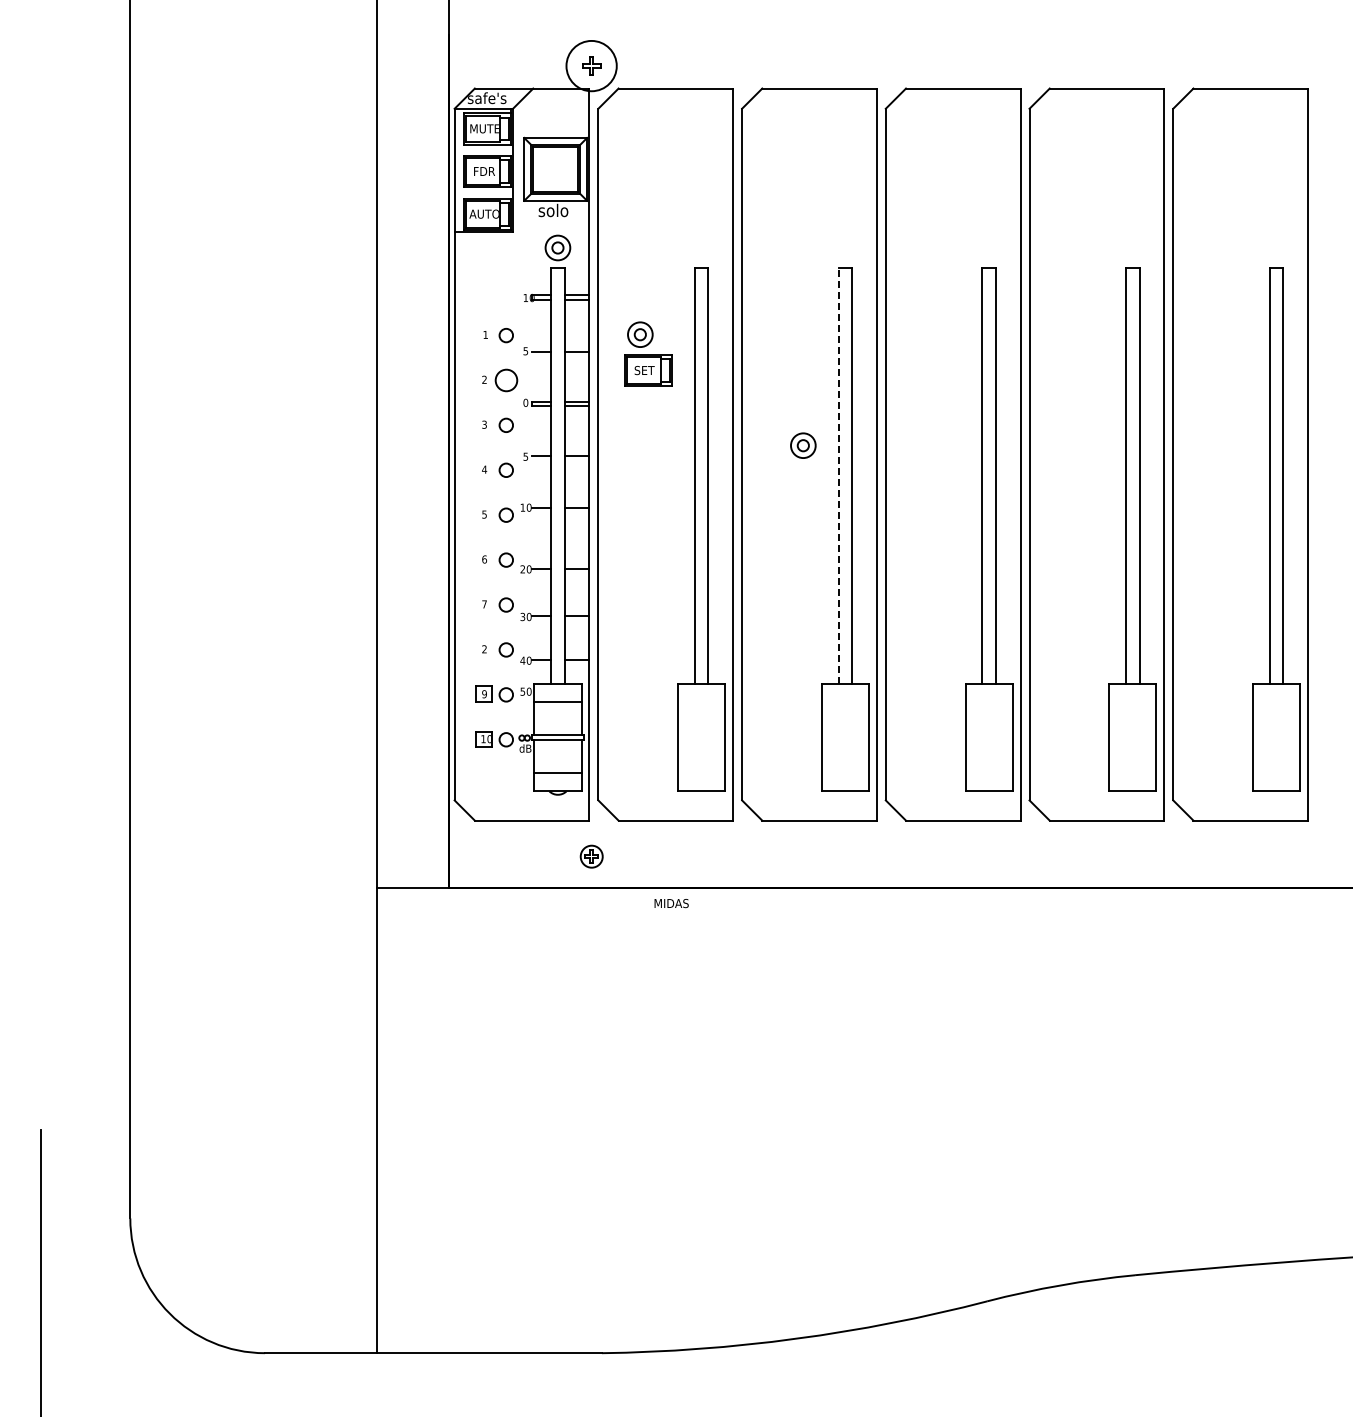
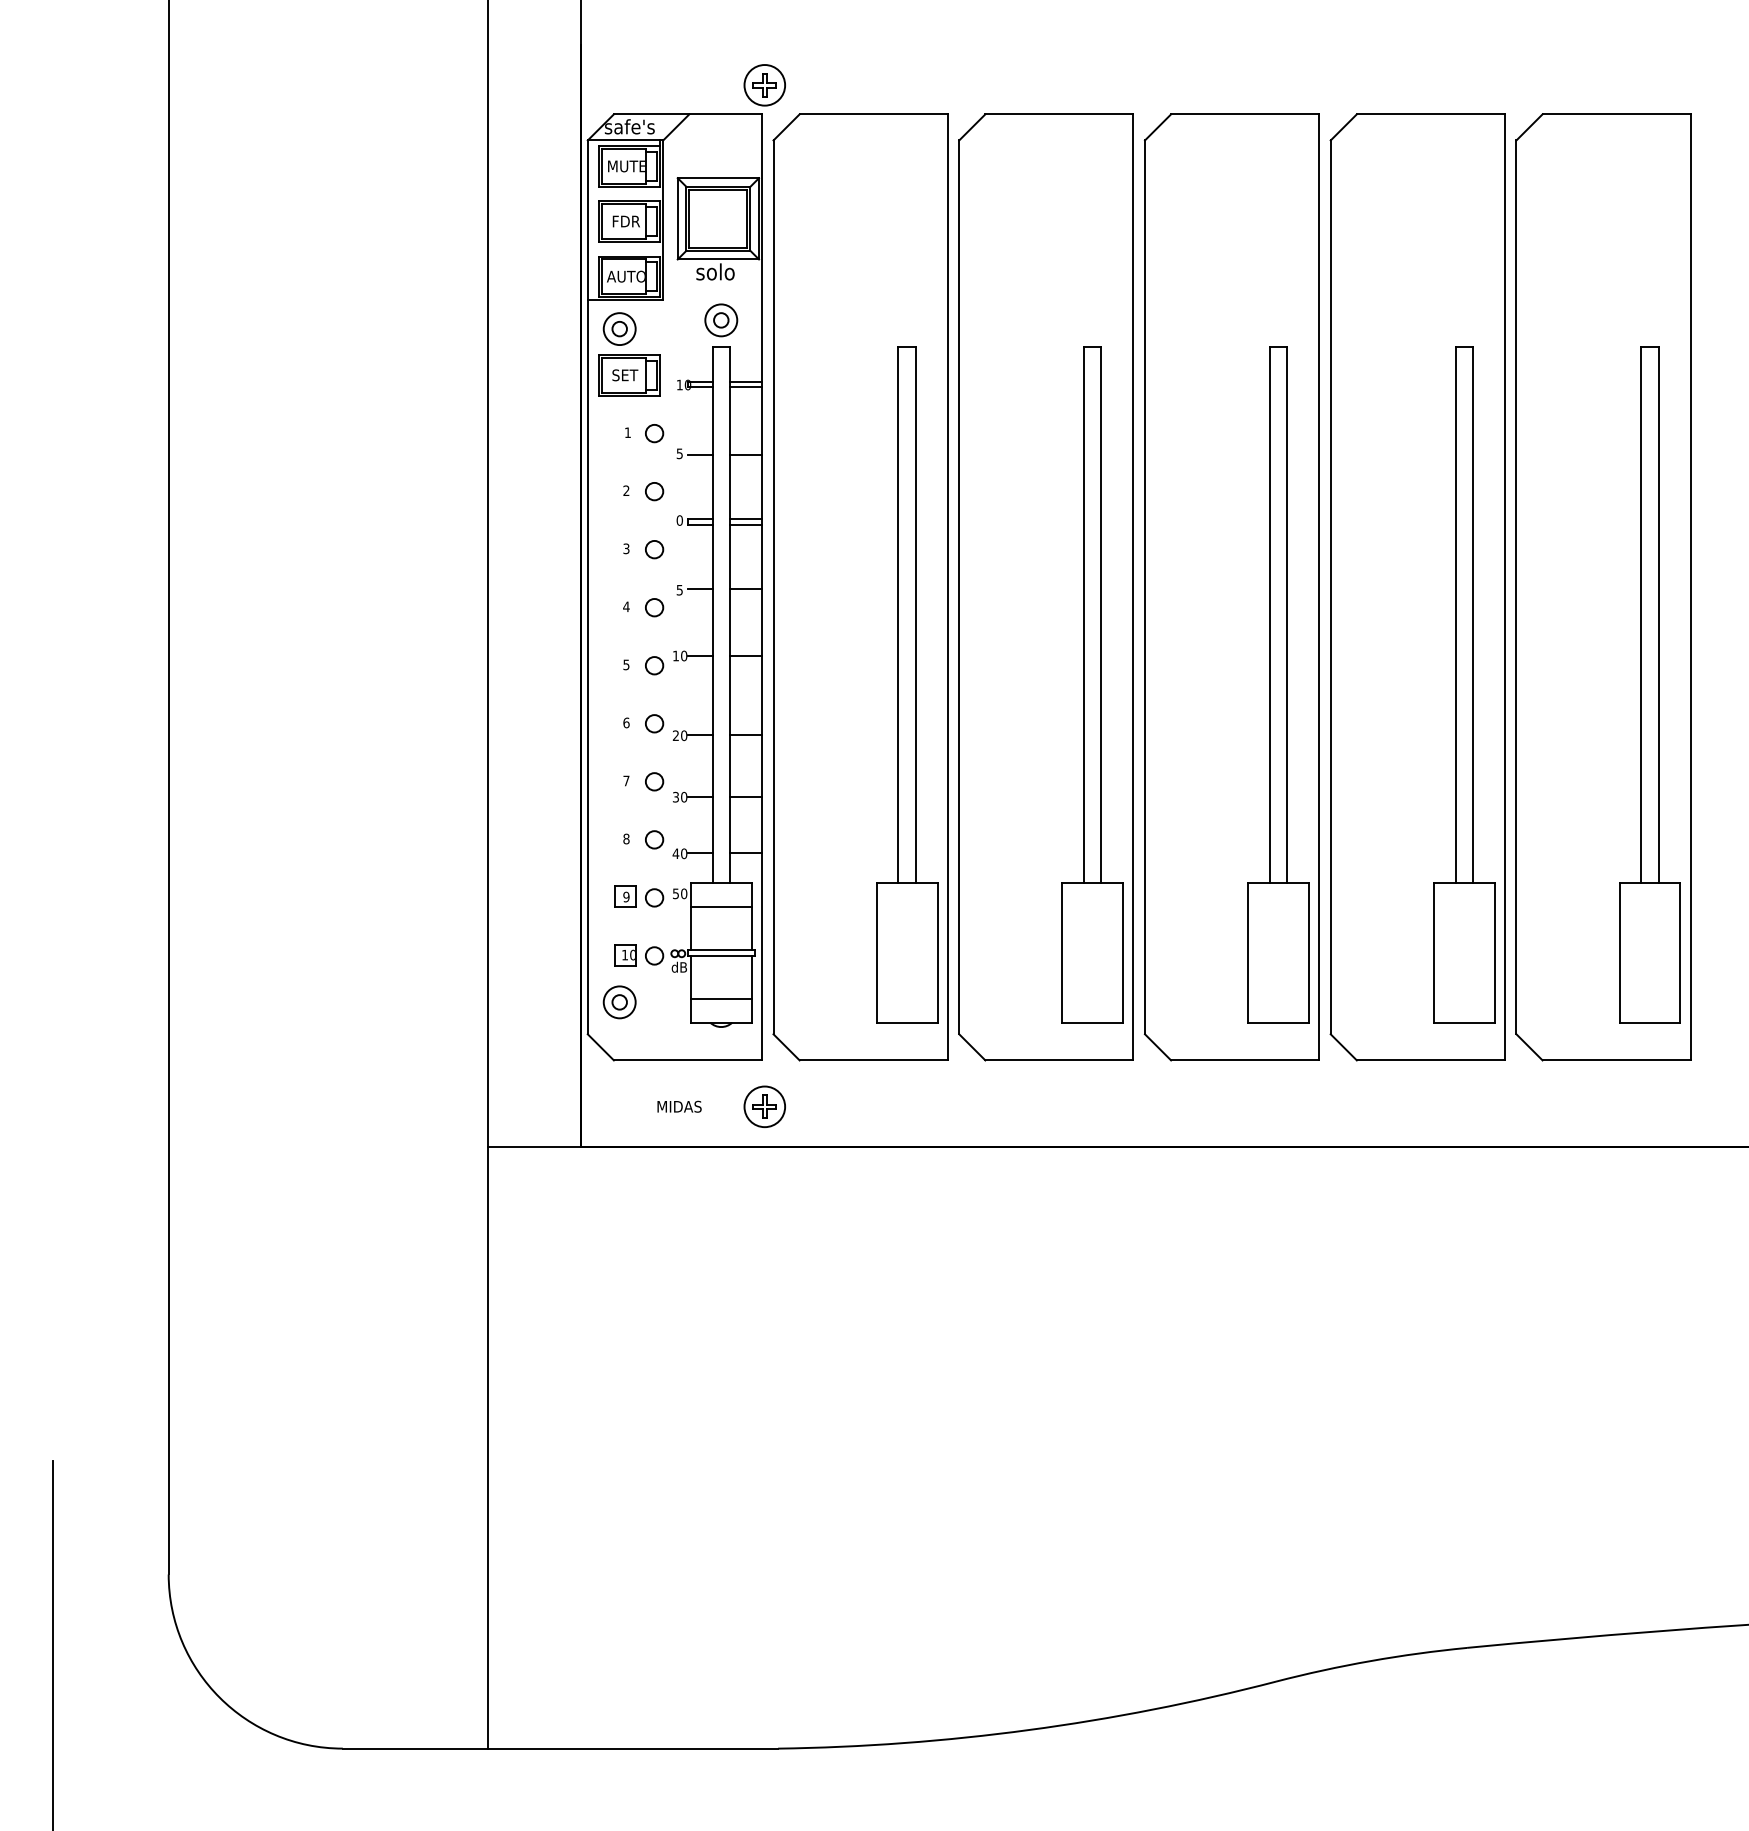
circle: (591, 65) -> (764, 84), size x0.62
part: (648, 353) -> (630, 353), moved
circle: (505, 380) -> (653, 491), size x0.62
part: (803, 445) -> (619, 1002), moved
line: (838, 475) -> (1083, 614), dashed -> solid
text: (484, 649) -> (626, 839), 2 -> 8
part: (591, 856) -> (764, 1106), size x1.43
text: (671, 903) -> (679, 1106), moved

